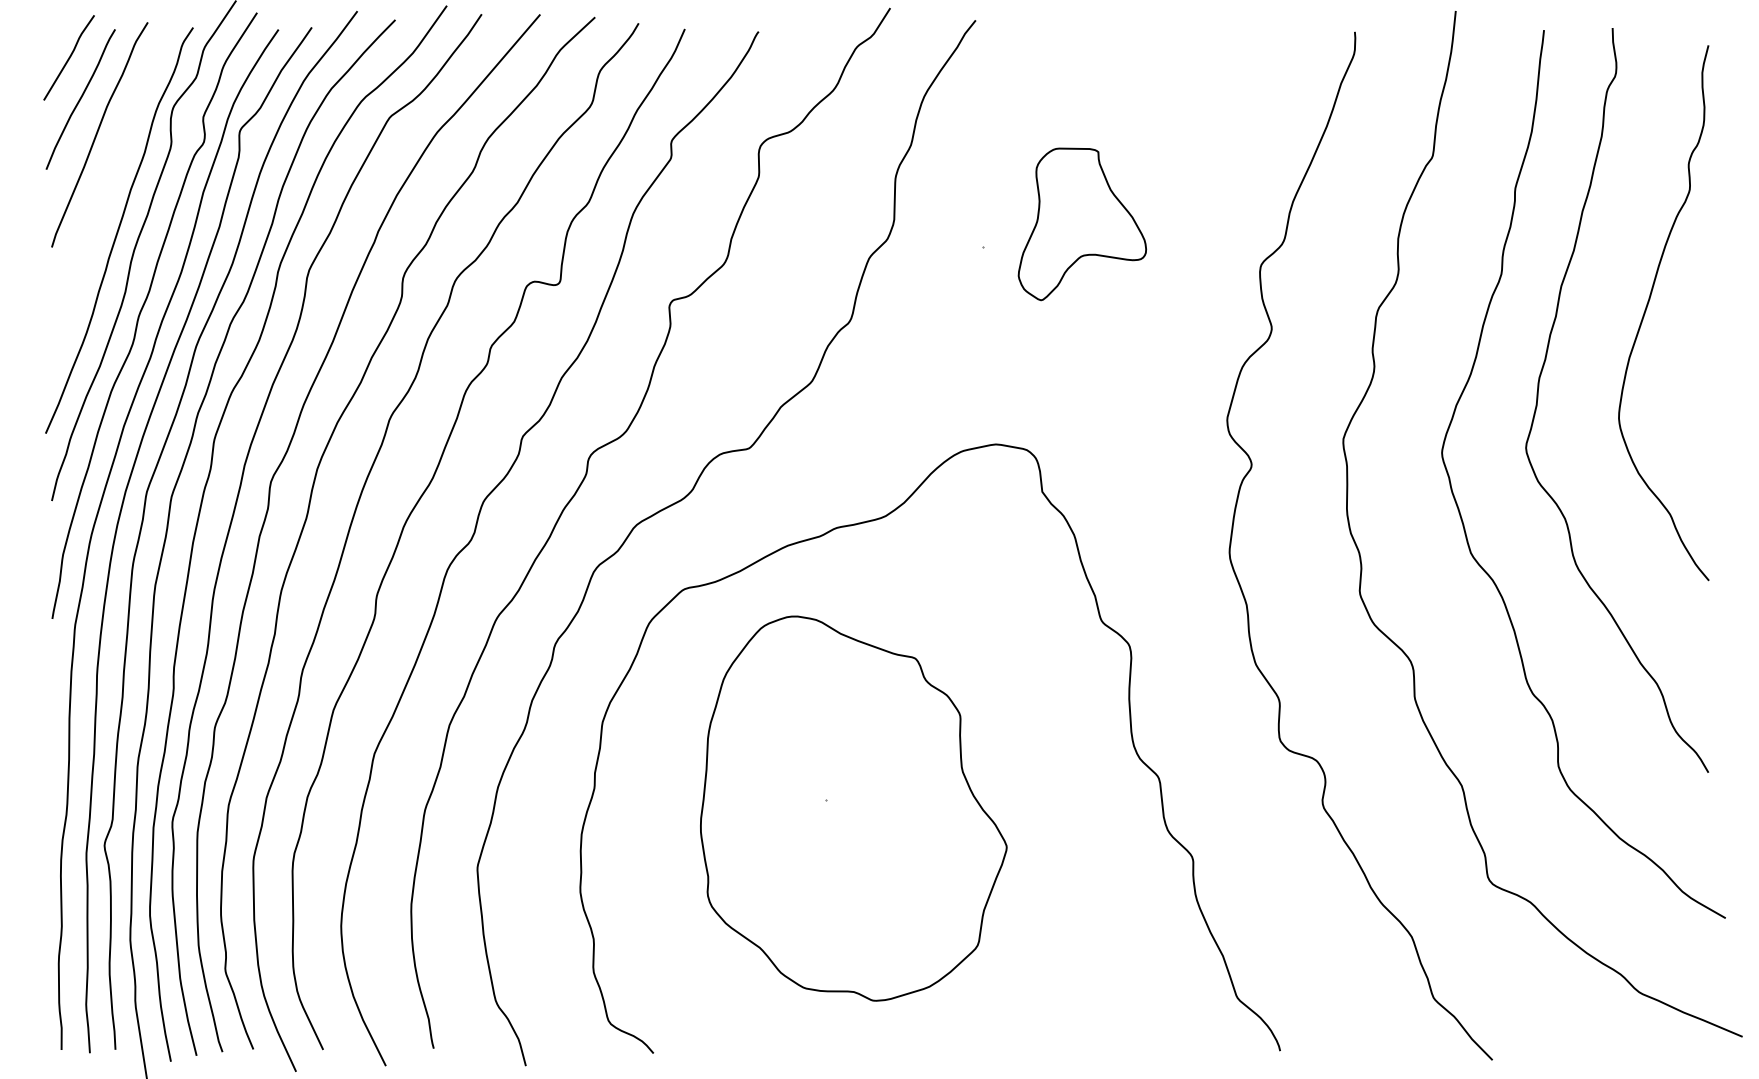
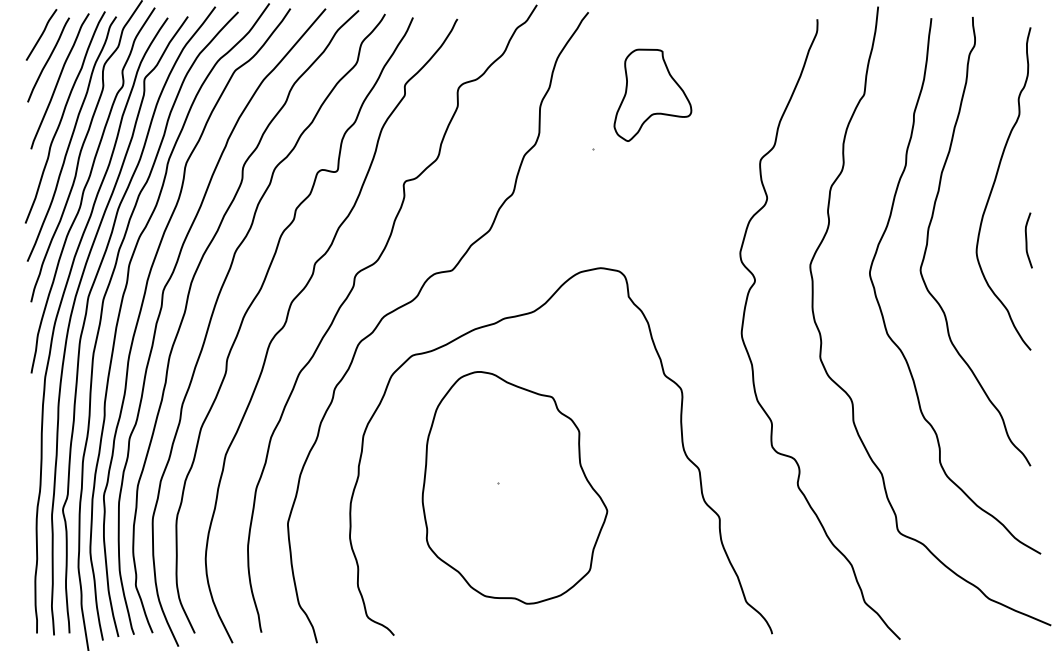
curve: (105, 193) -> (63, 116), added
part: (1081, 222) -> (652, 94), moved
curve: (1703, 398) -> (1027, 240), added

